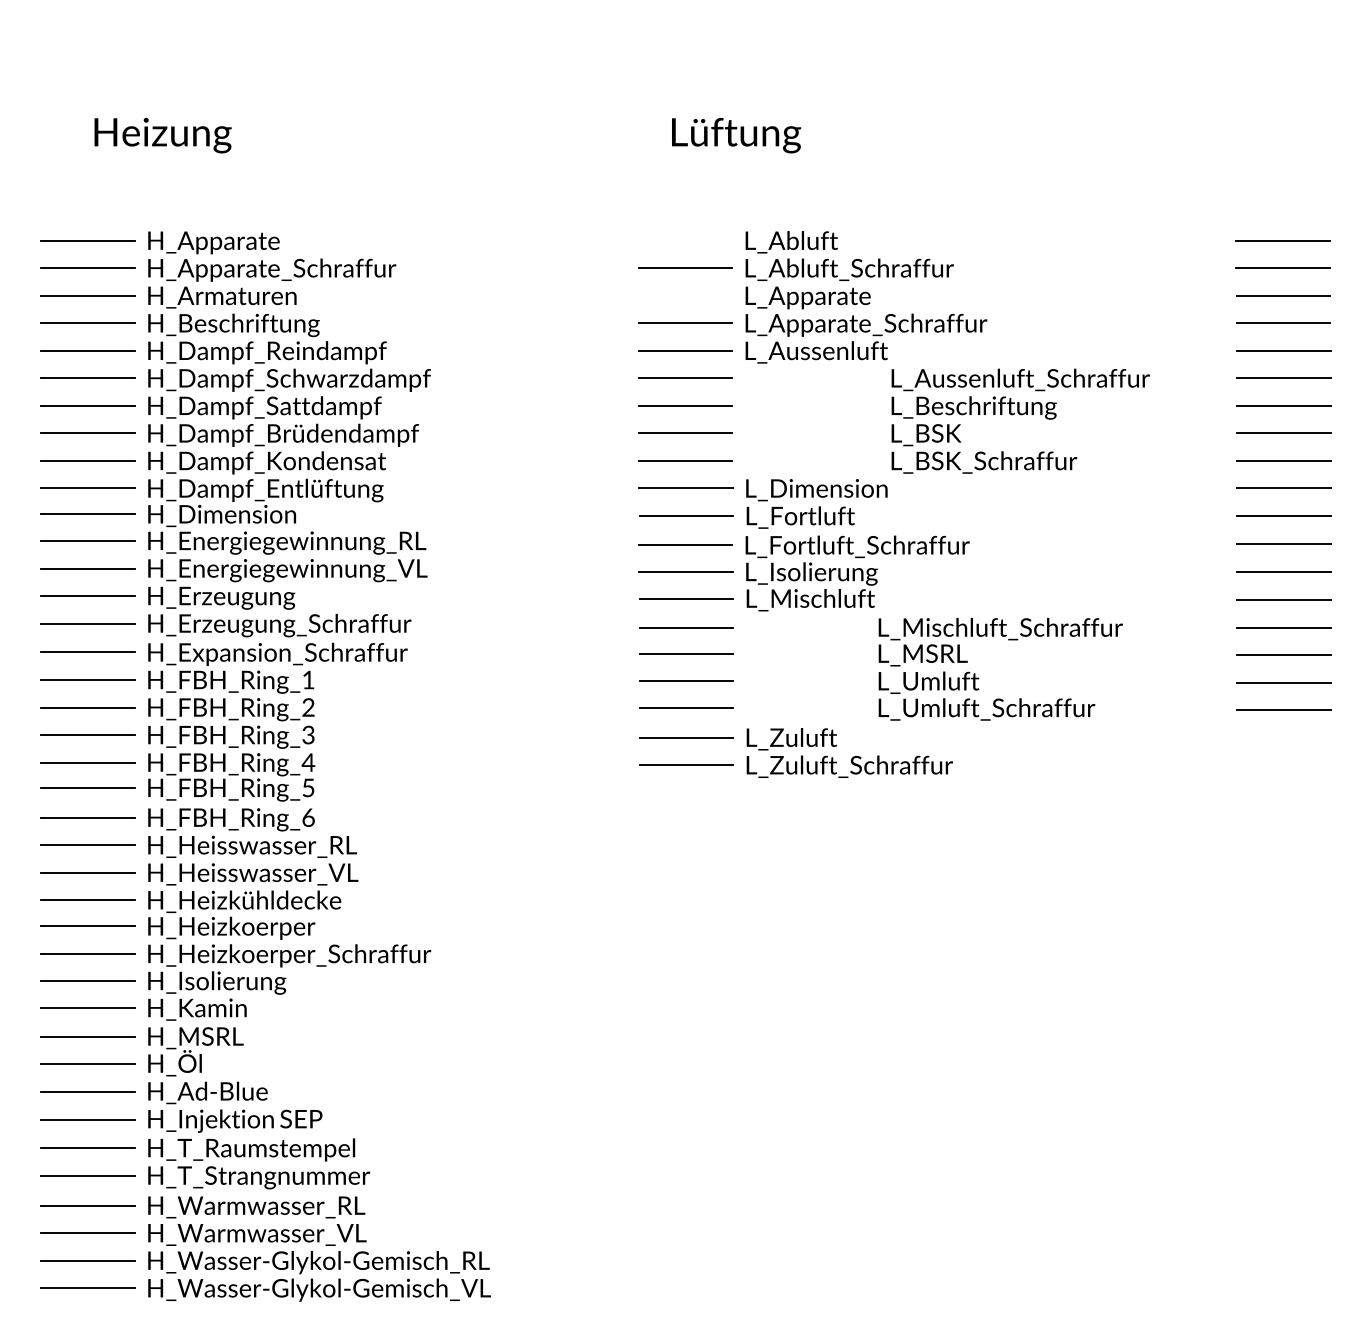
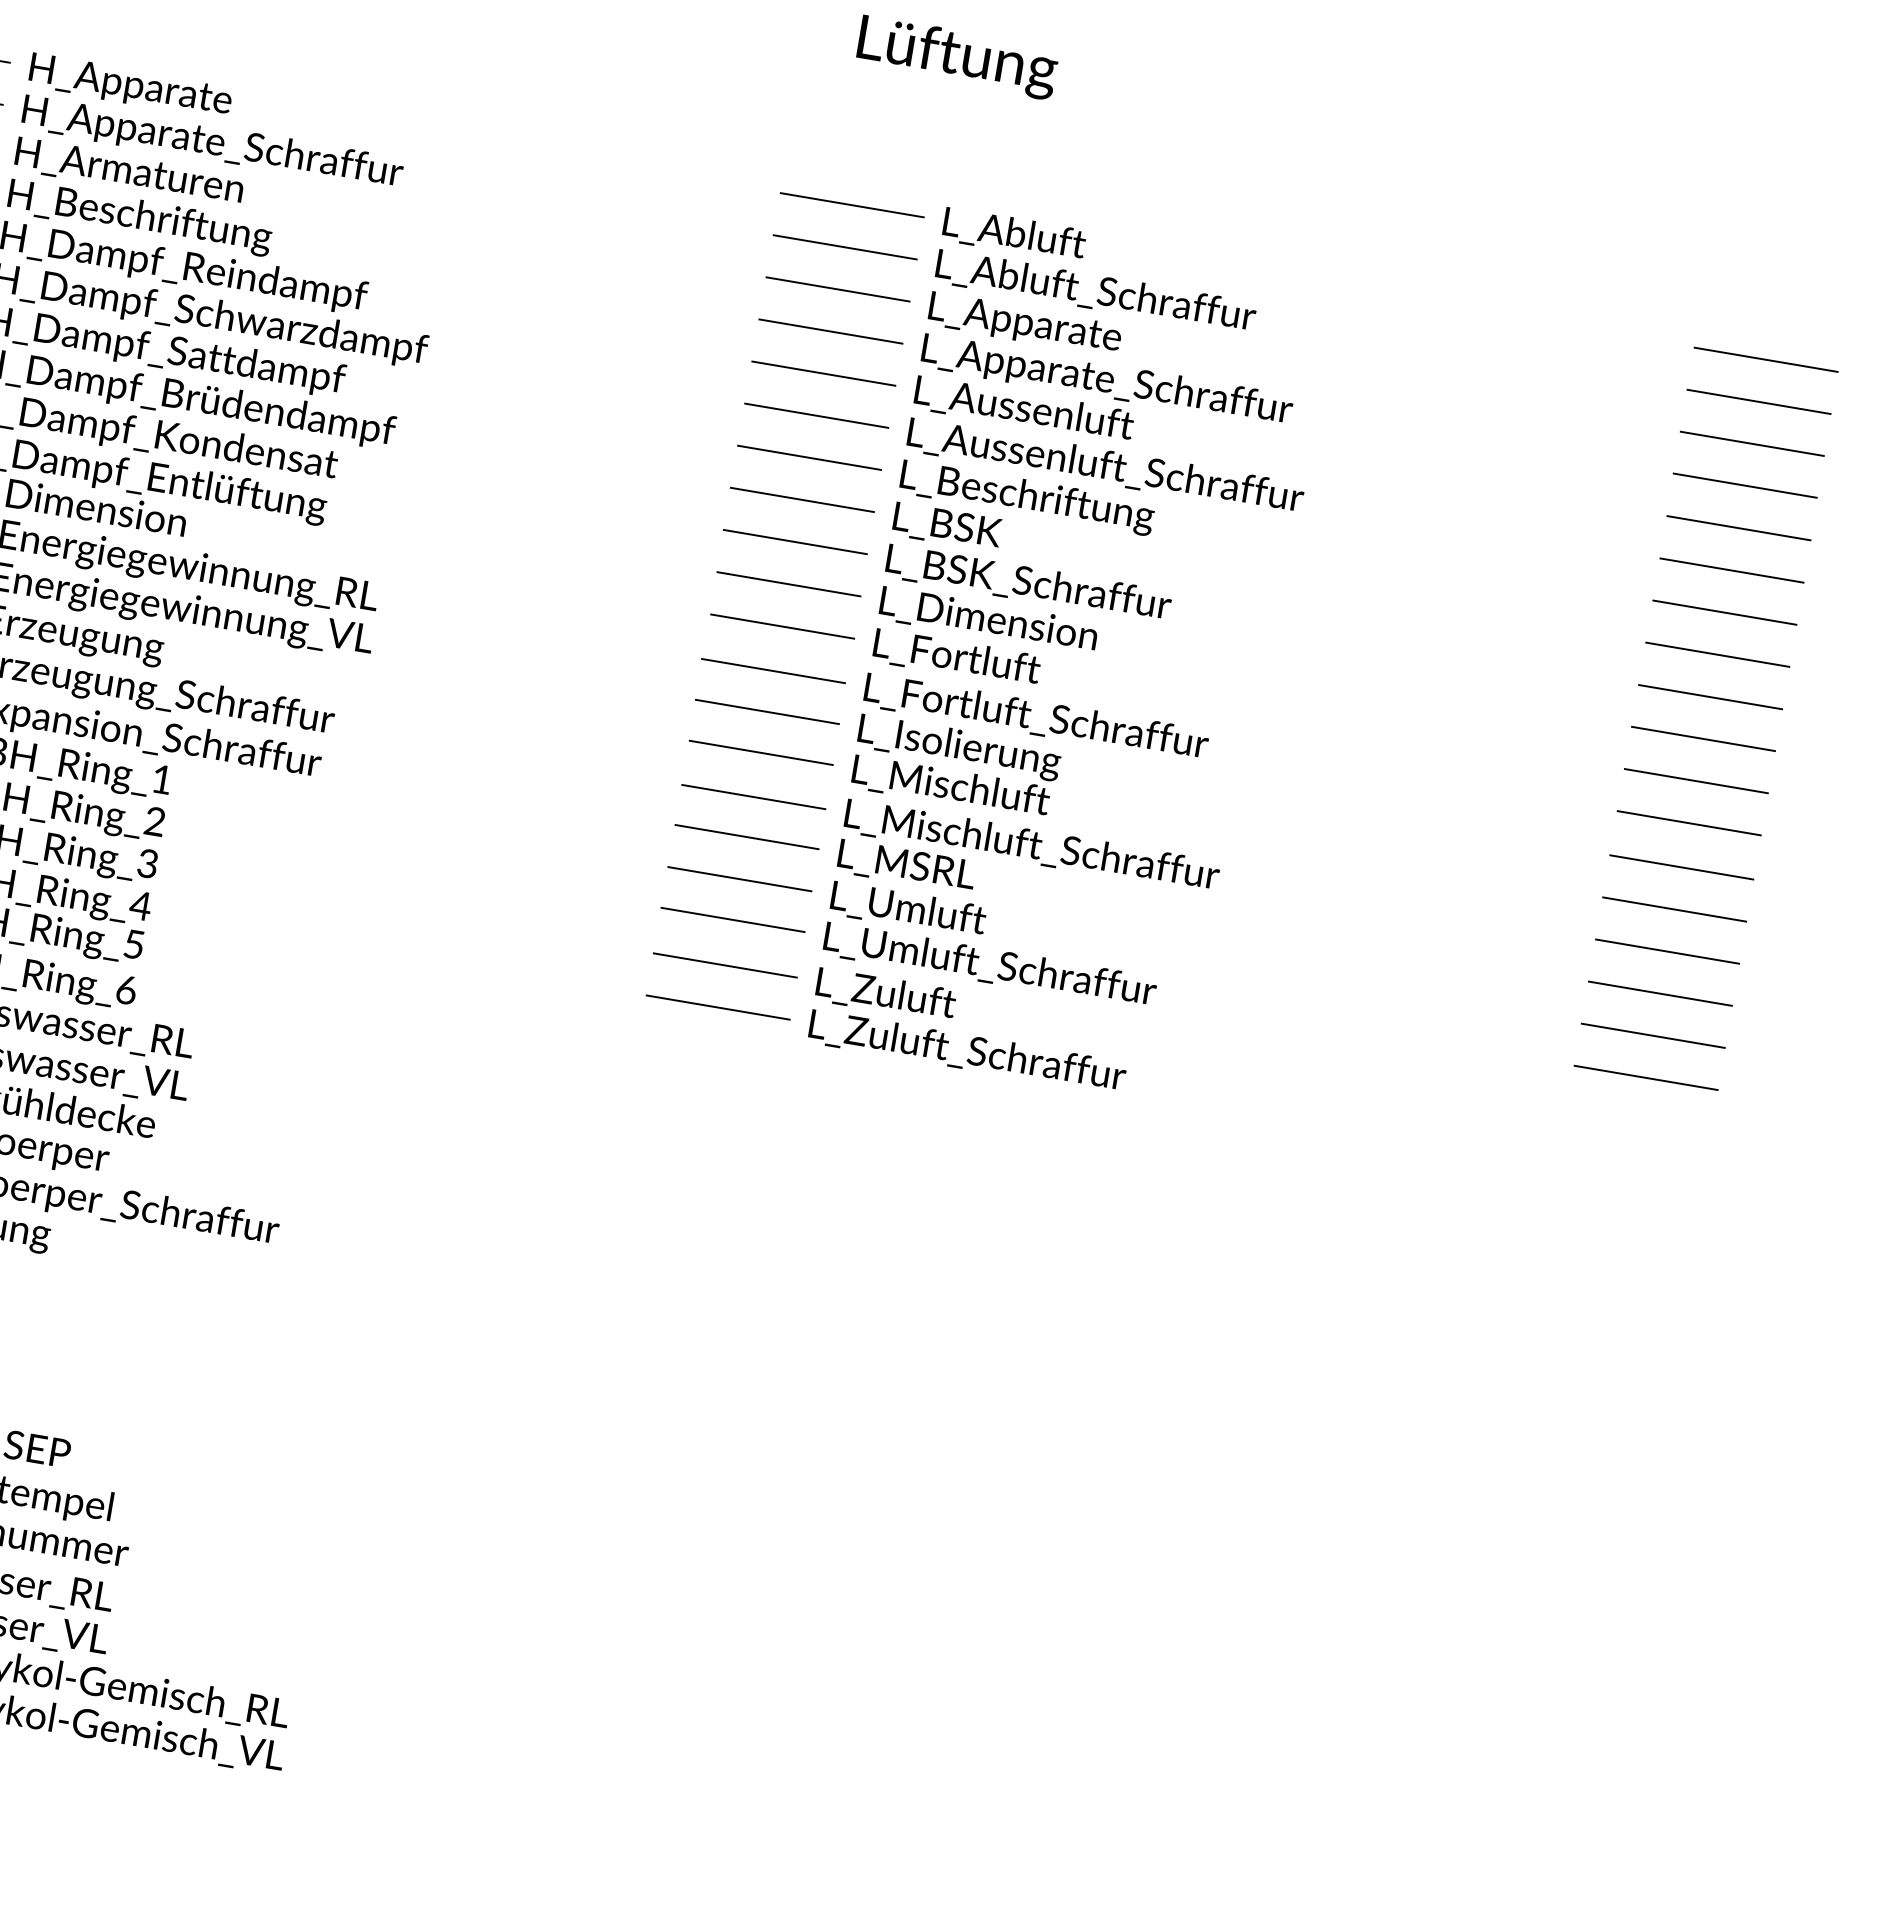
line: (685, 240) -> (852, 204), added
line: (685, 295) -> (838, 289), added
text: (1020, 420) -> (1094, 529), moved
text: (1000, 668) -> (1021, 906), moved

